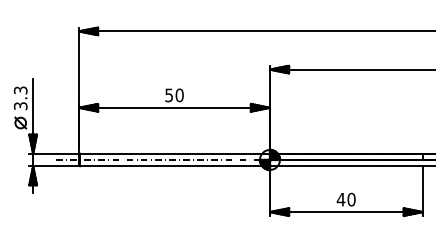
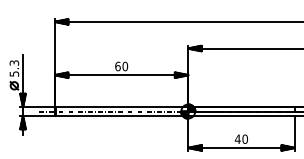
text: (168, 95) -> (117, 66), 50 -> 60
text: (19, 105) -> (13, 73), 3.3 -> 5.3

